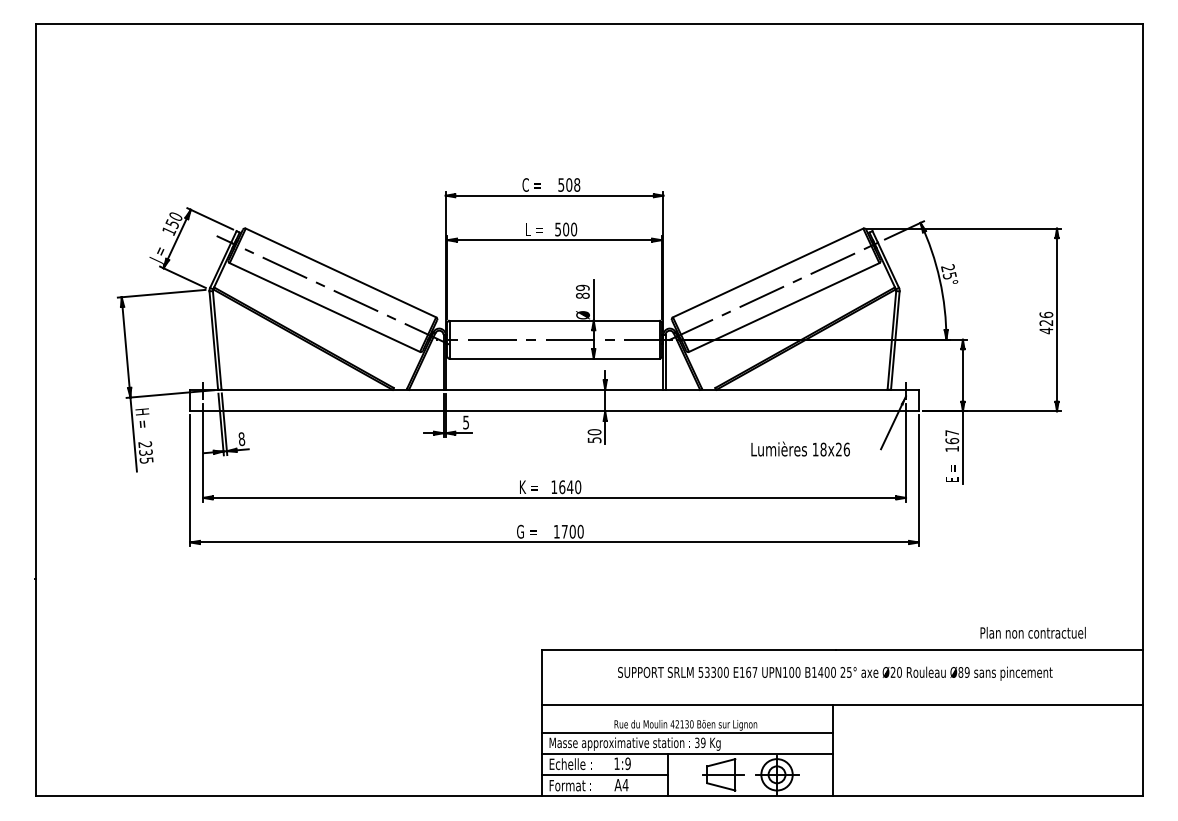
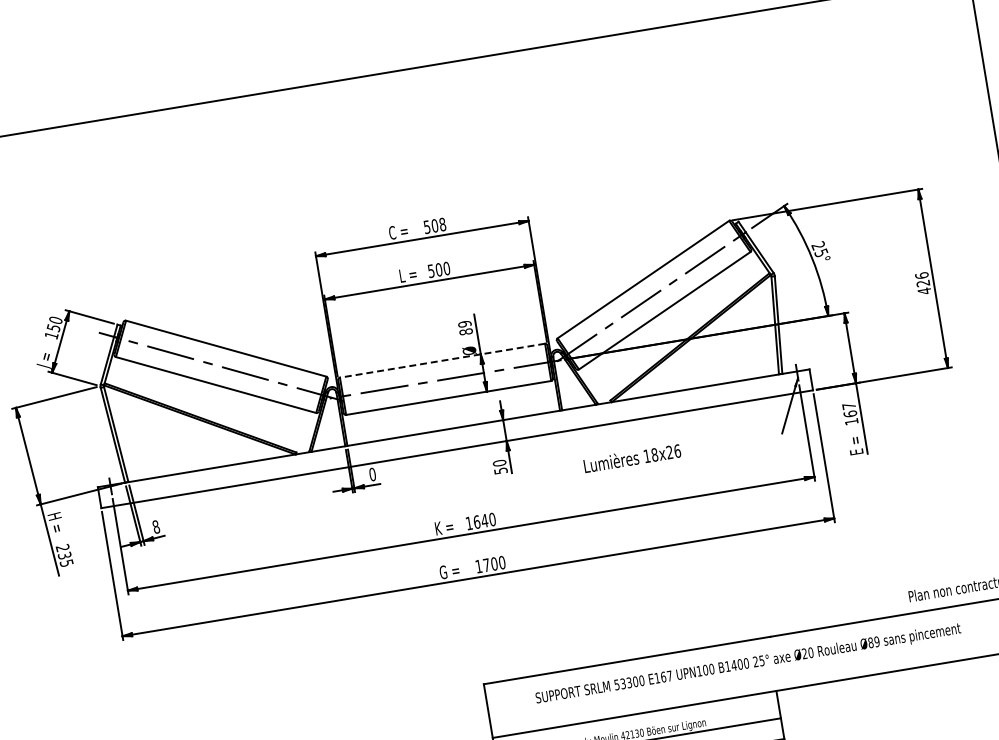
line: (554, 320) -> (442, 360), solid -> dashed
text: (466, 422) -> (372, 474), 5 -> 0
text: (800, 448) -> (632, 457), moved
text: (835, 673) -> (748, 664), moved

